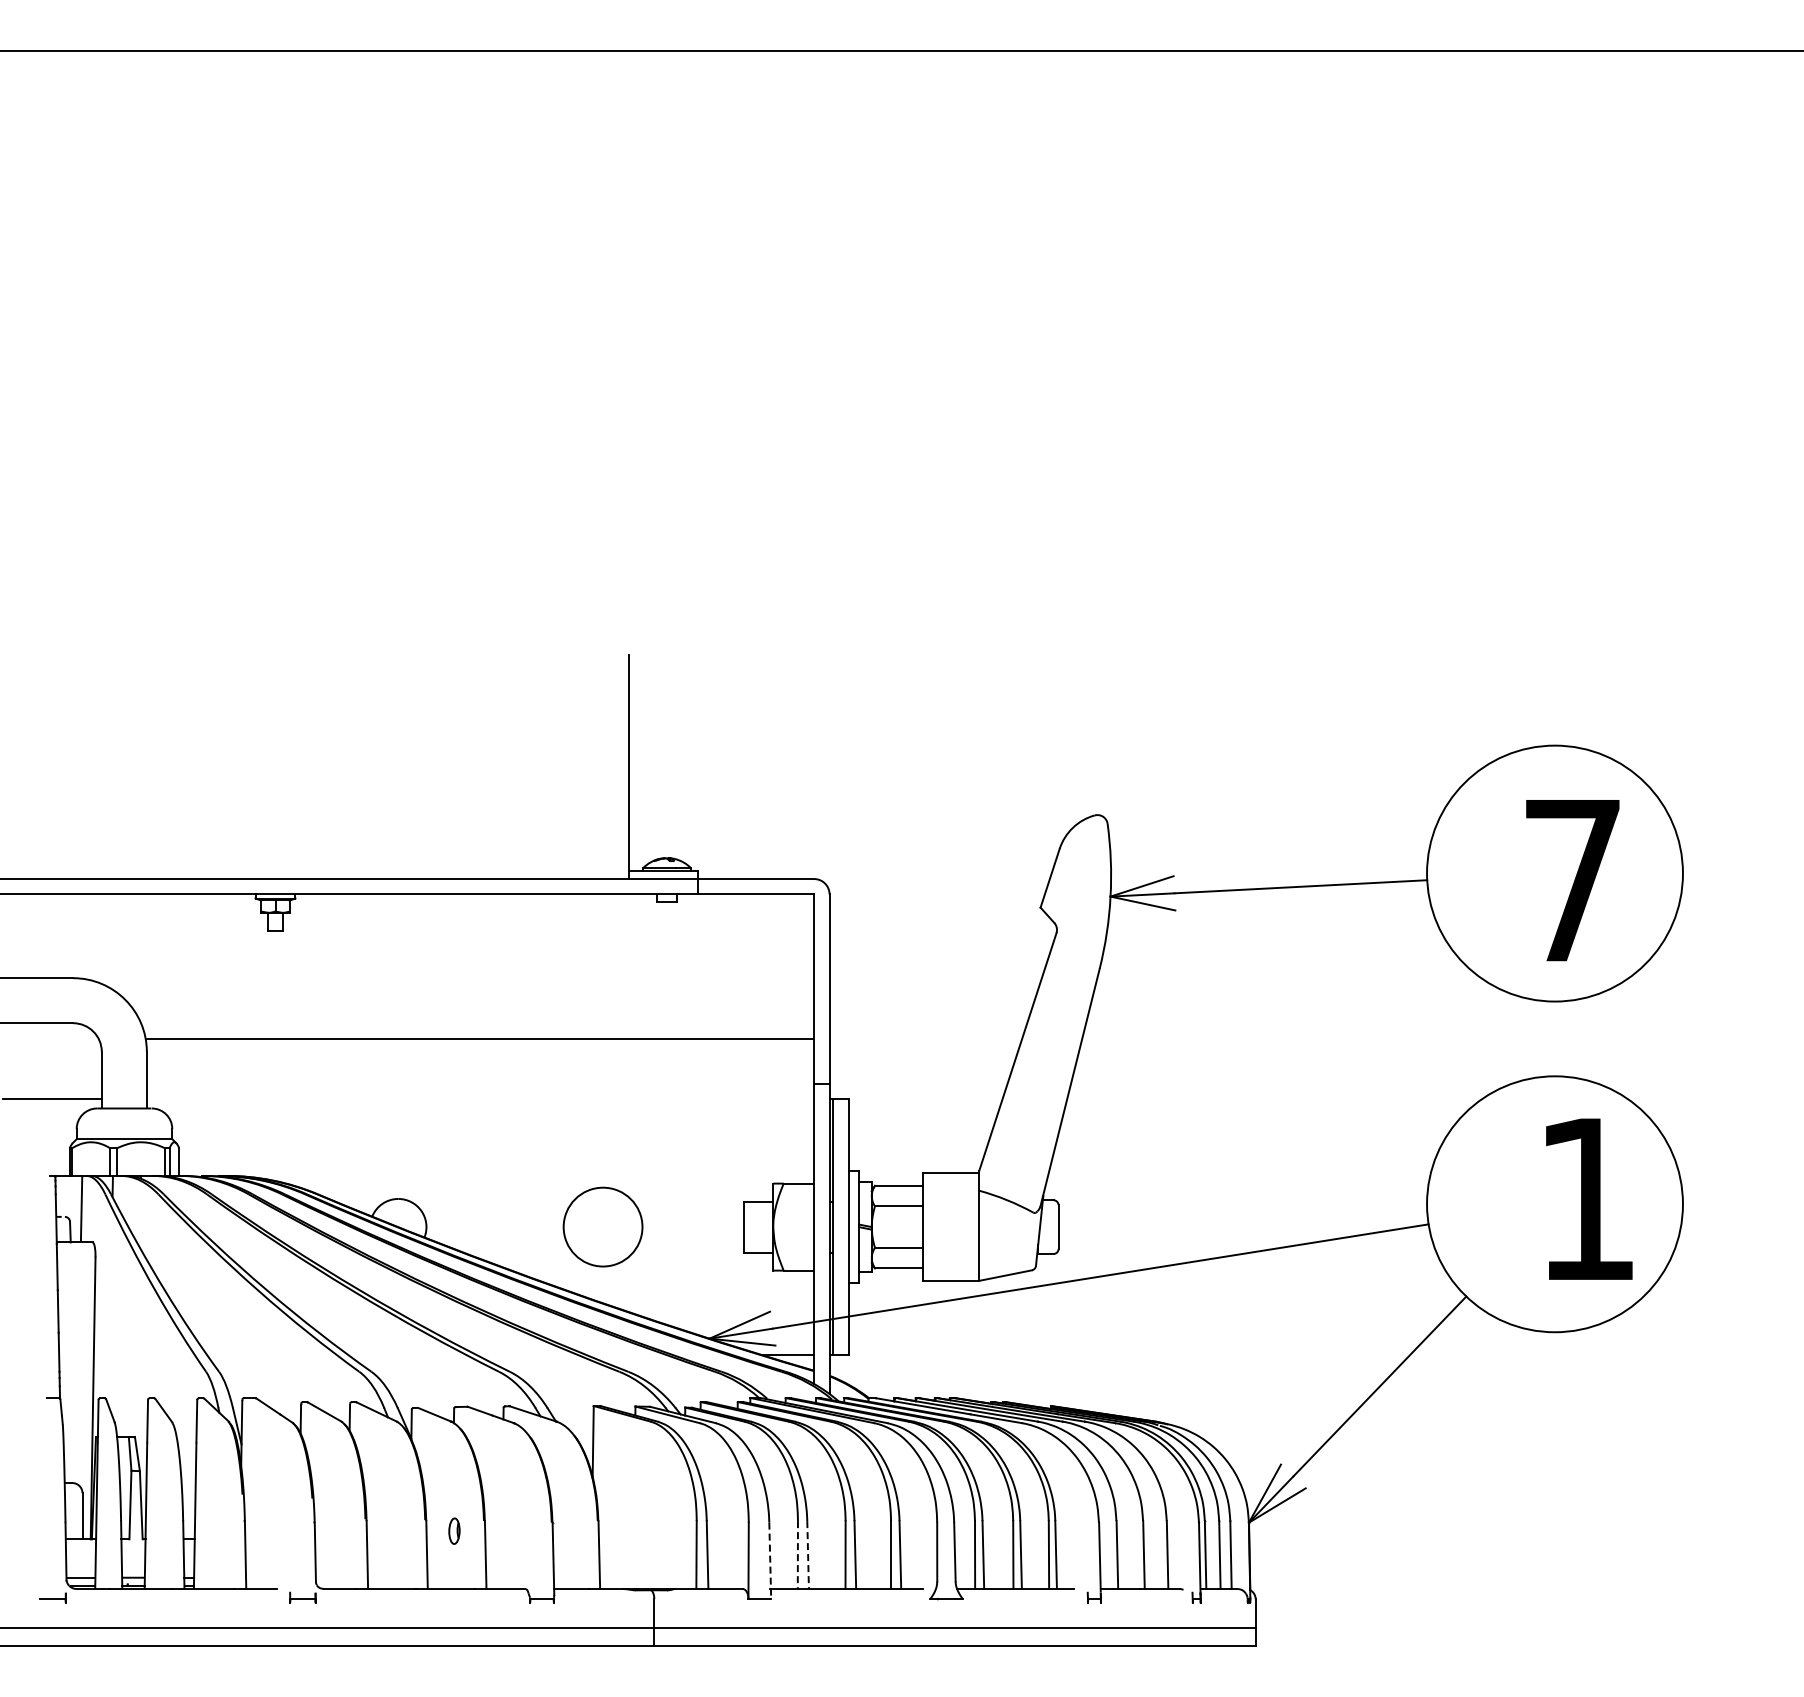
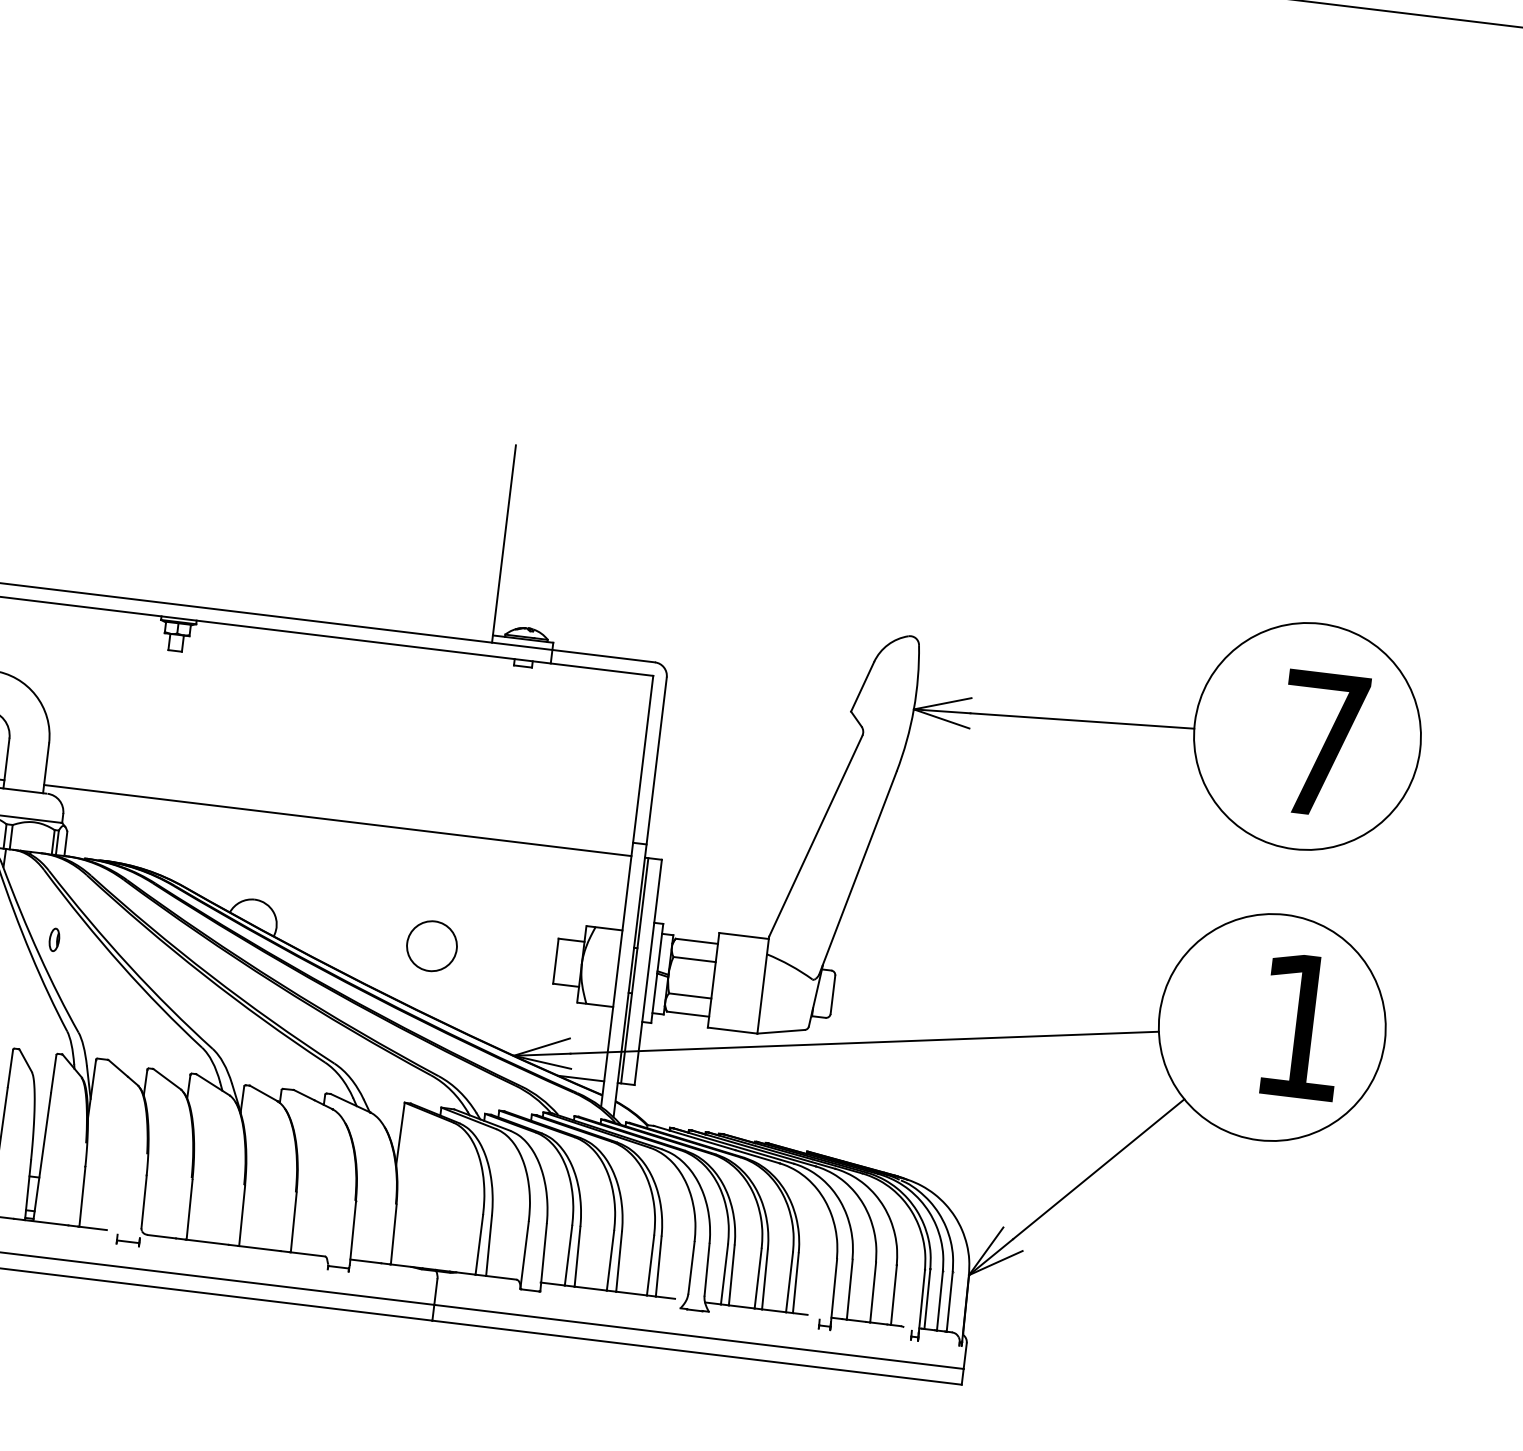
line: (480, 1039) -> (337, 820), moved
circle: (602, 1226) -> (431, 945), size x0.71
part: (454, 1530) -> (54, 939), moved
line: (797, 1555) -> (568, 1255), dashed -> solid
line: (808, 1555) -> (577, 1257), dashed -> solid
line: (770, 1561) -> (543, 1258), dashed -> solid

